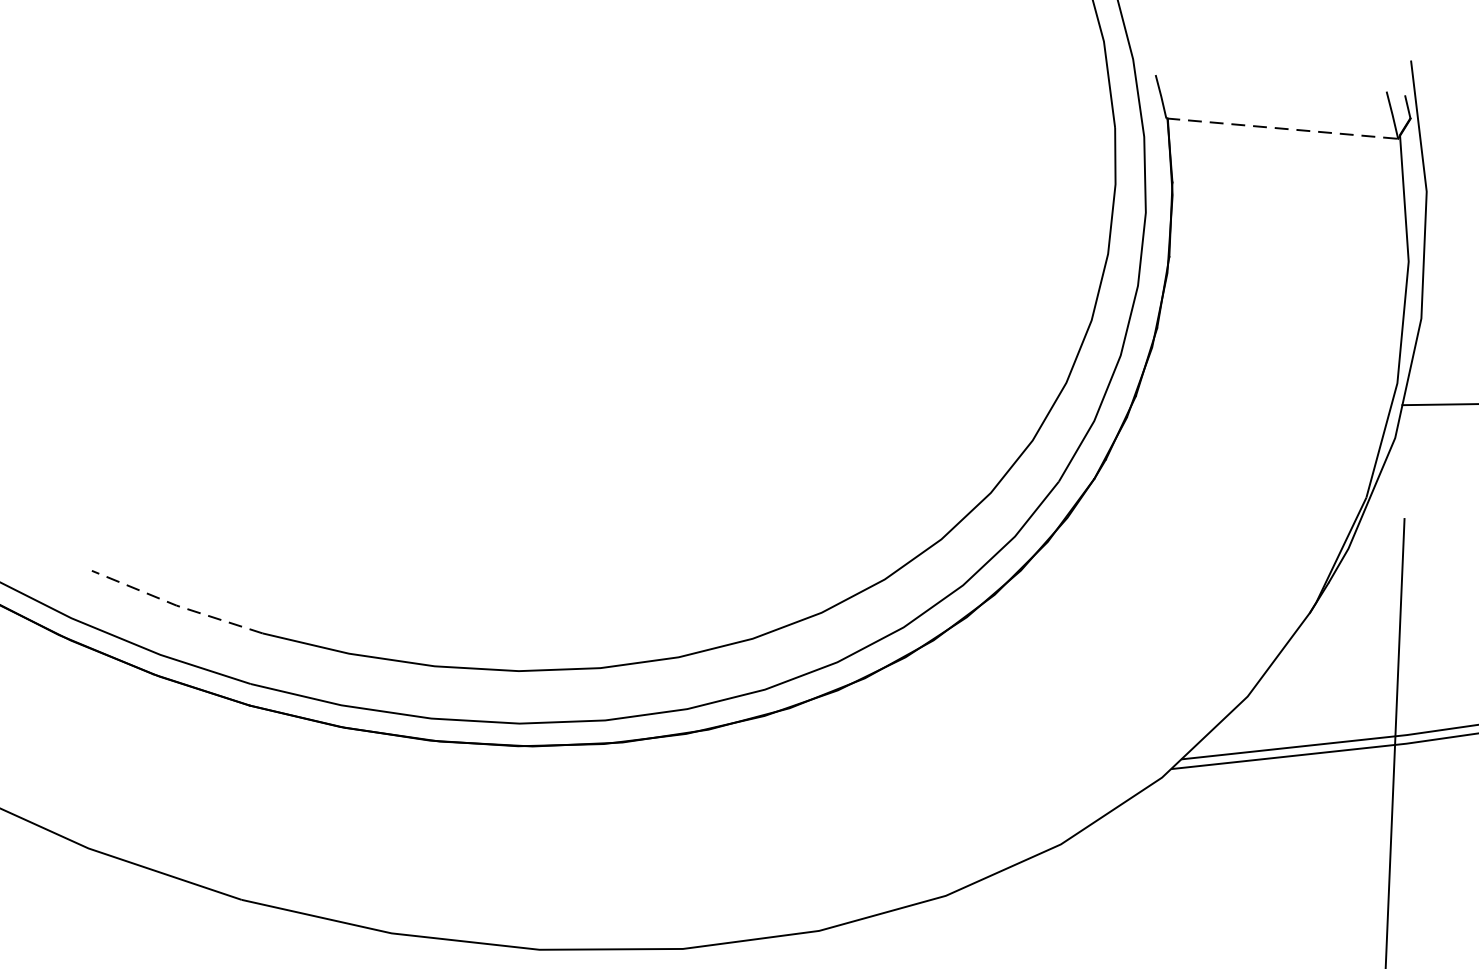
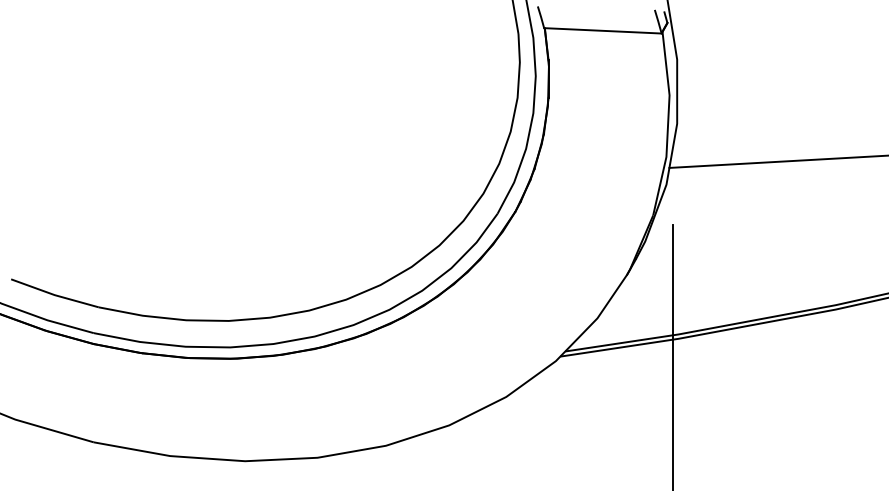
line: (1281, 127) -> (602, 30), dashed -> solid
line: (176, 606) -> (54, 295), dashed -> solid

